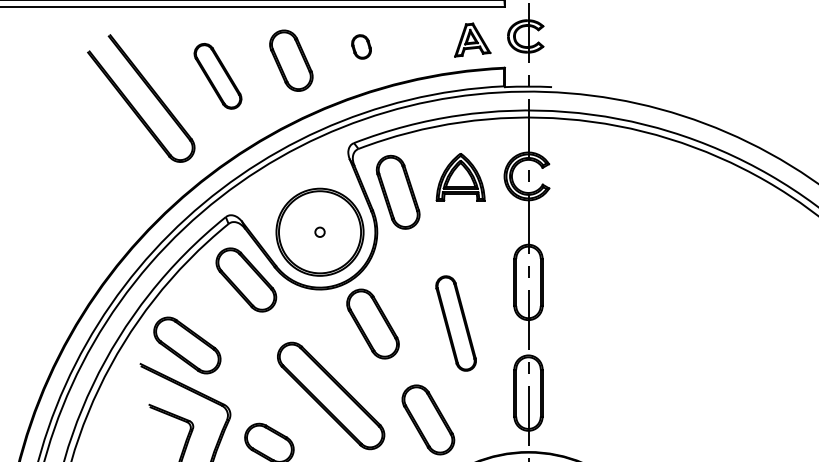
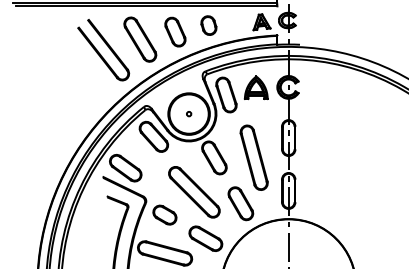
part: (360, 46) -> (208, 25), size x1.67
part: (218, 76) -> (140, 39), size x1.43
part: (454, 323) -> (253, 157), size x1.43

